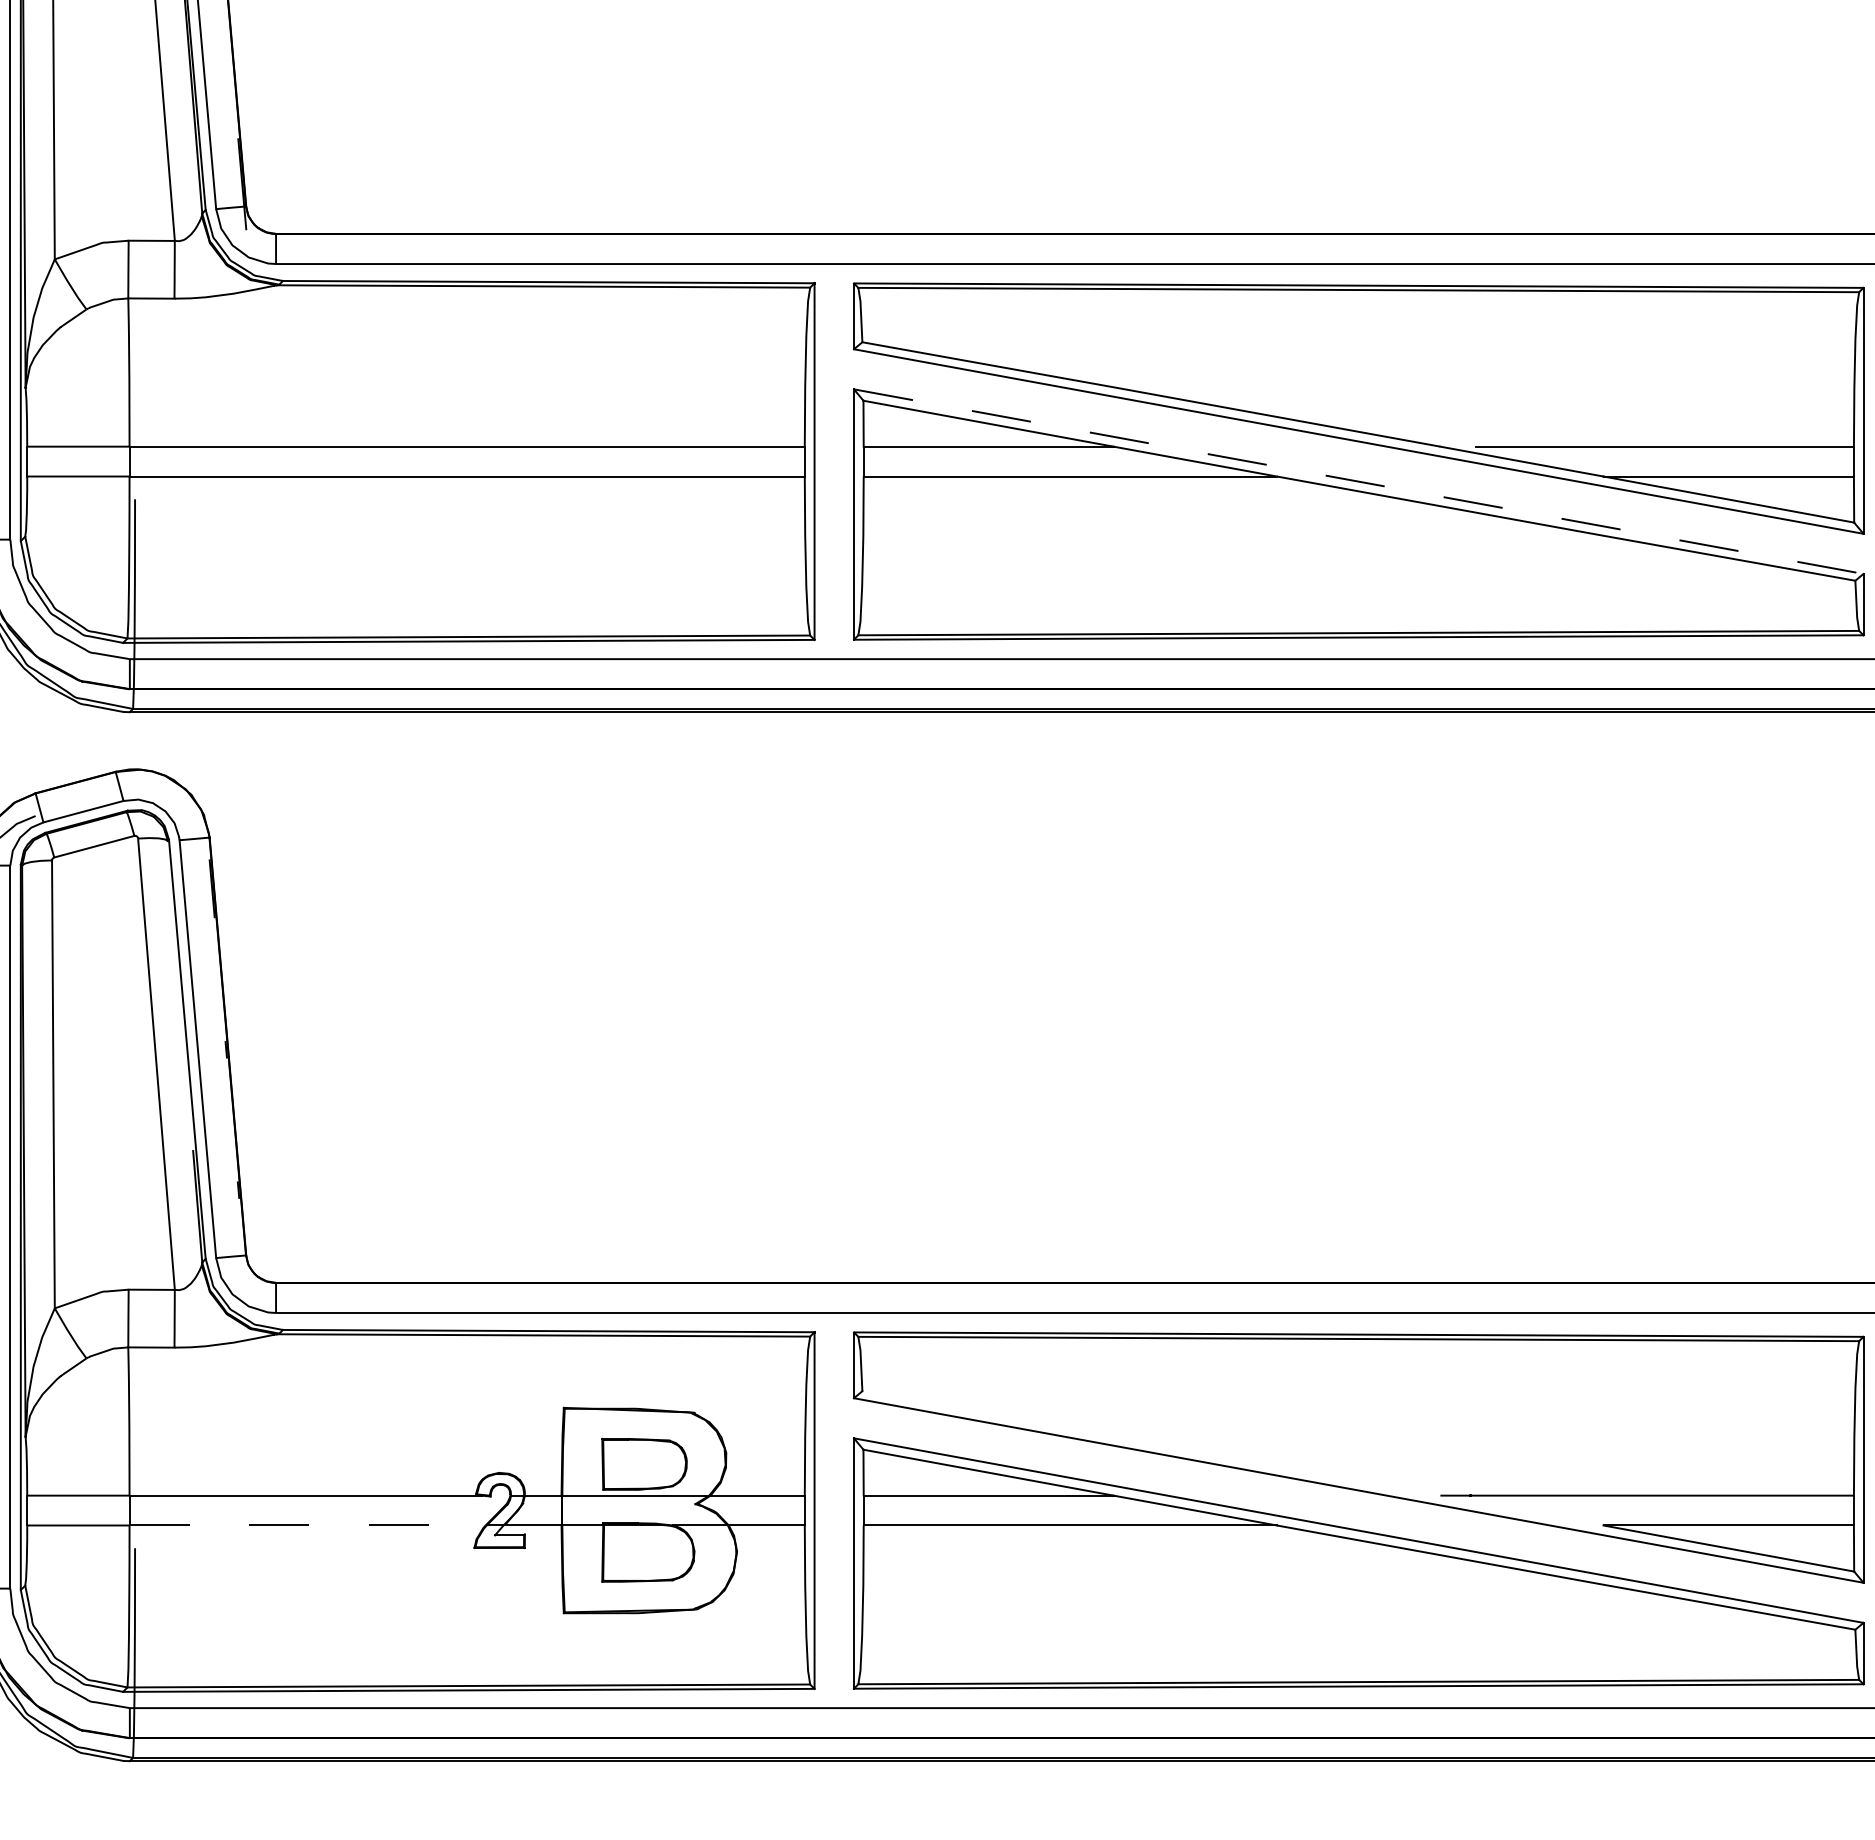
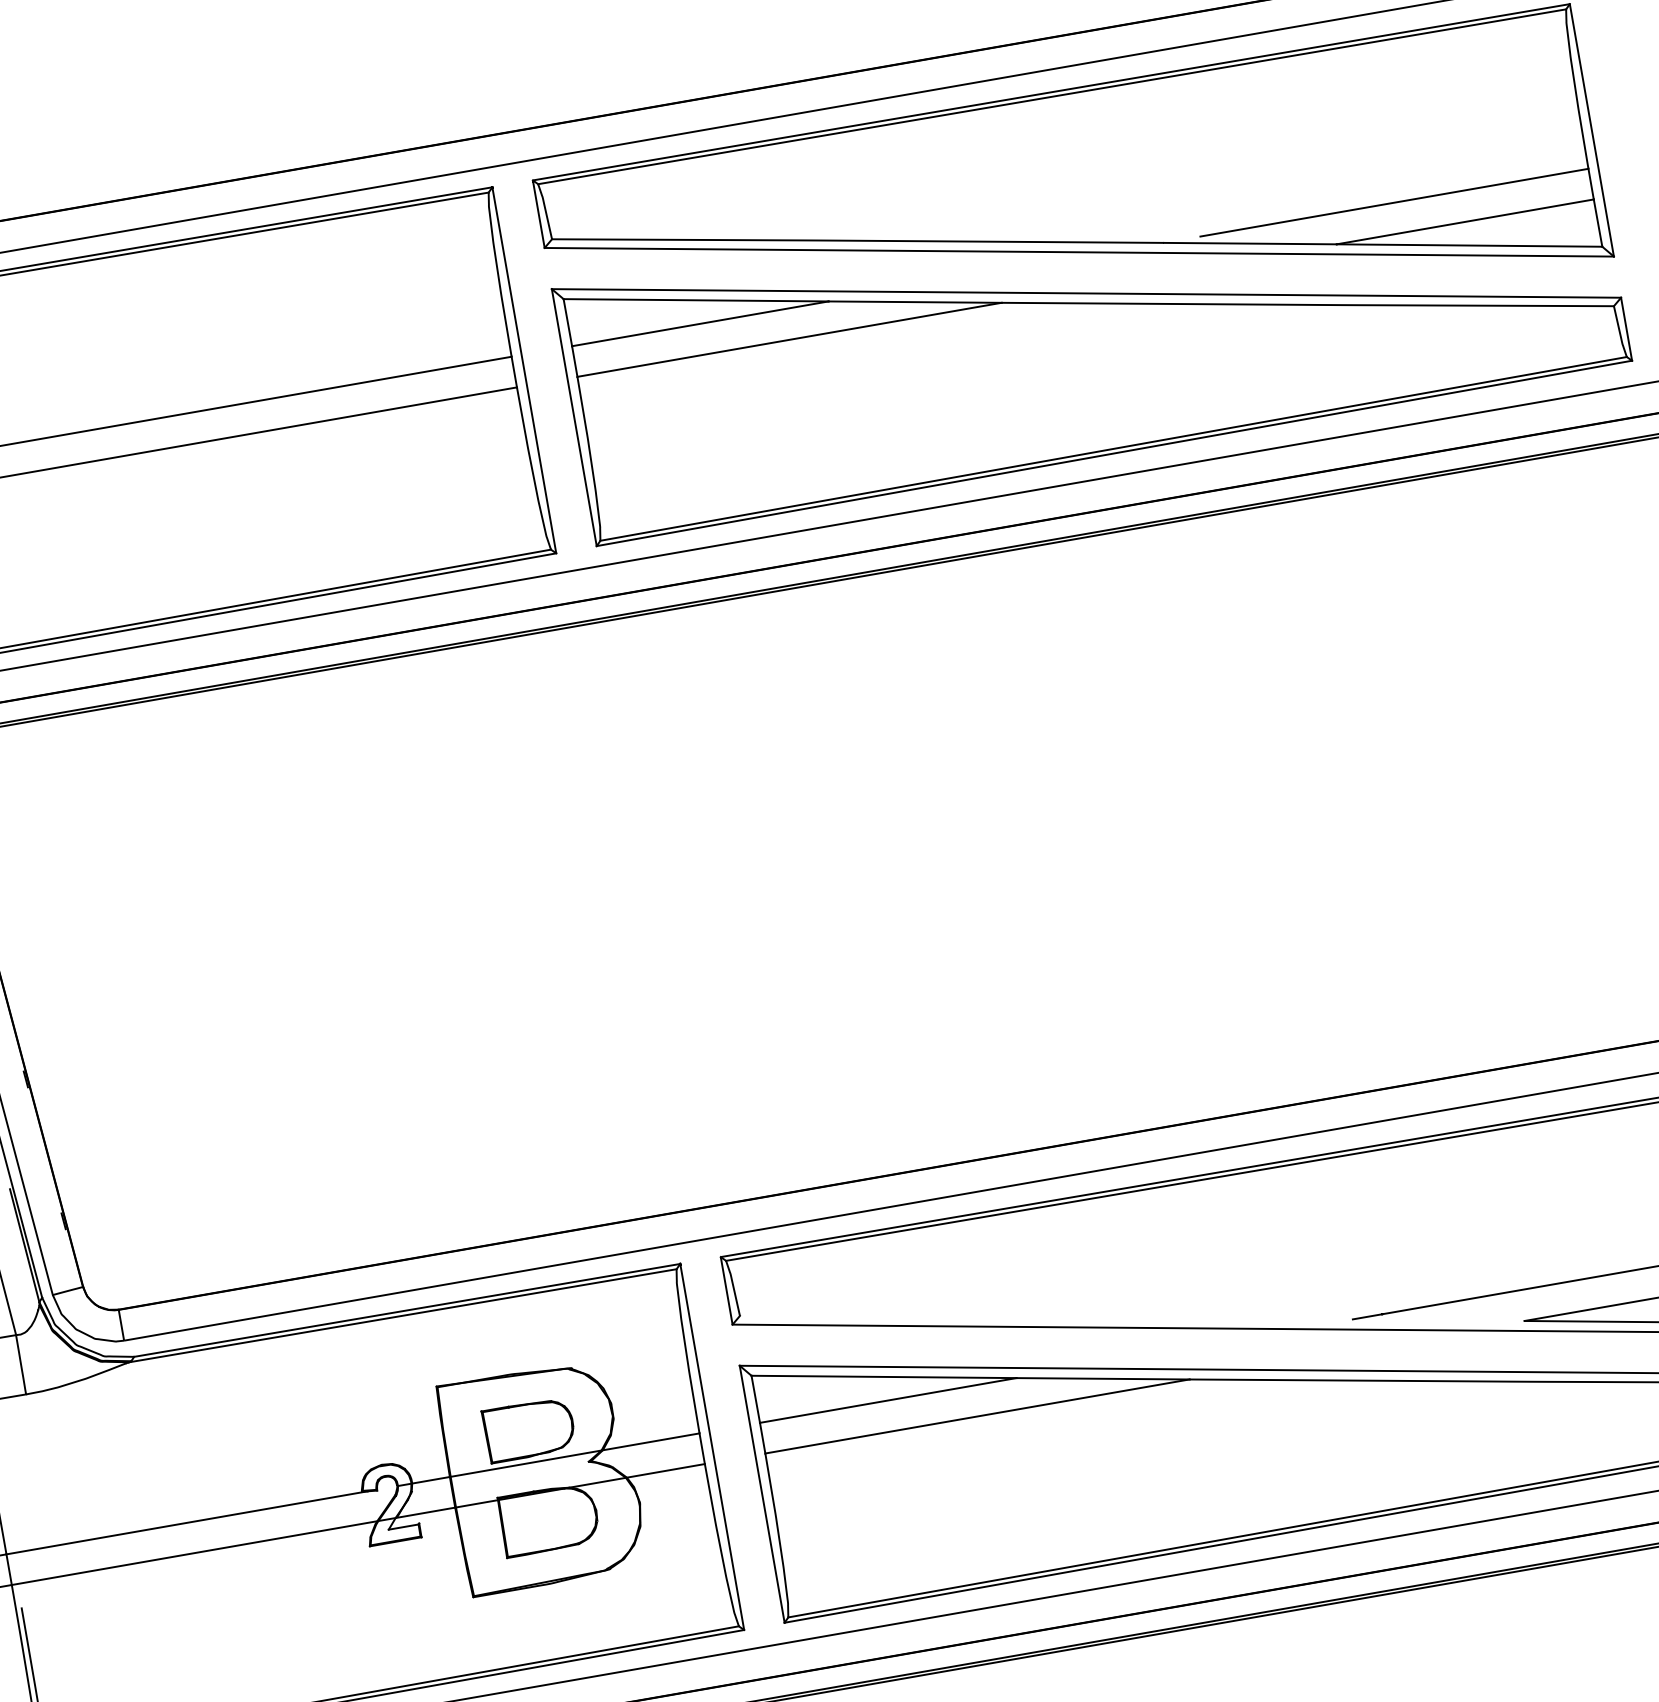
line: (1359, 481) -> (1087, 293), dashed -> solid
line: (308, 1525) -> (195, 1552), dashed -> solid

